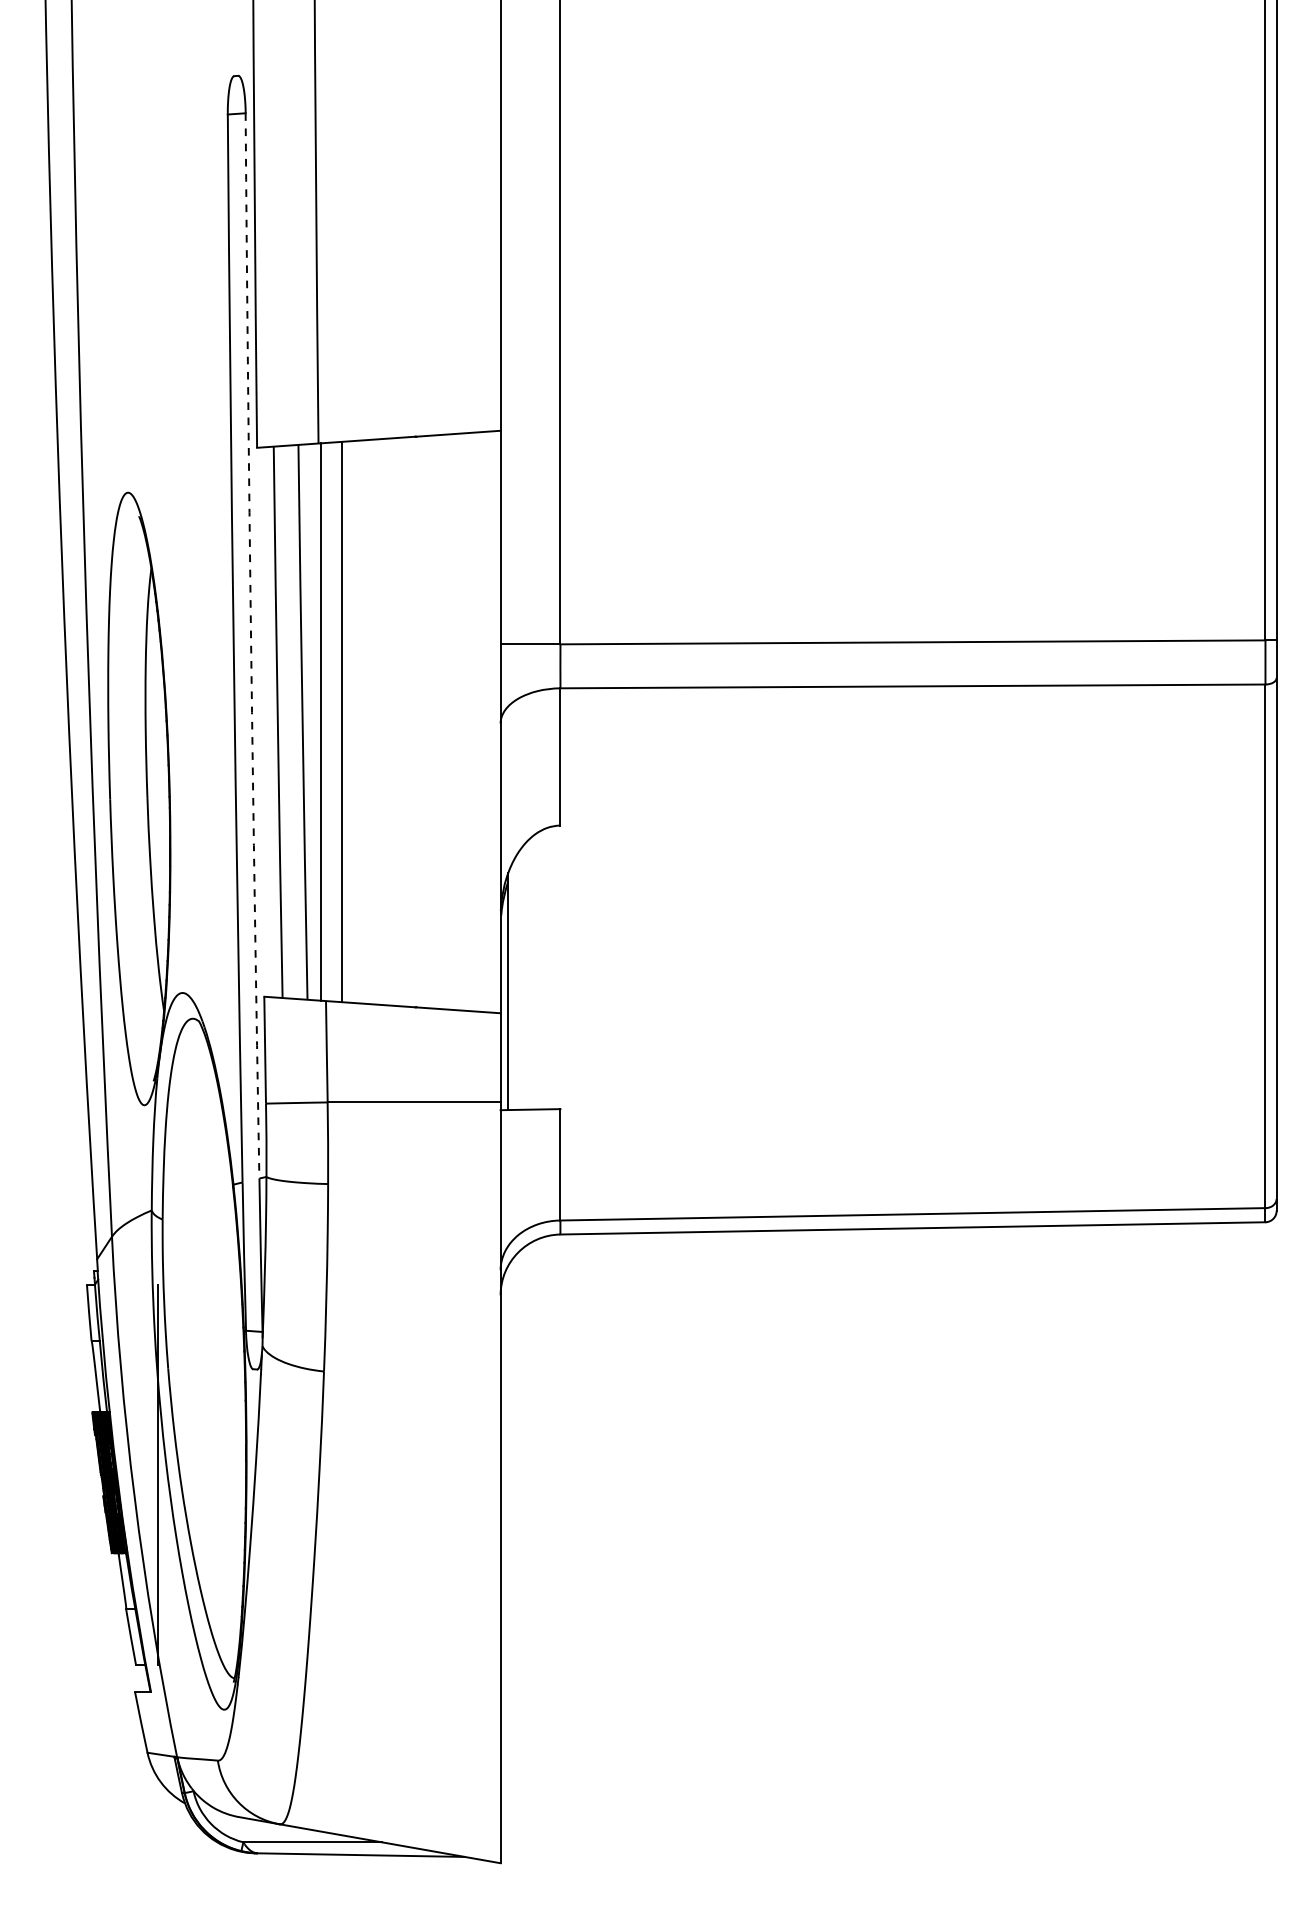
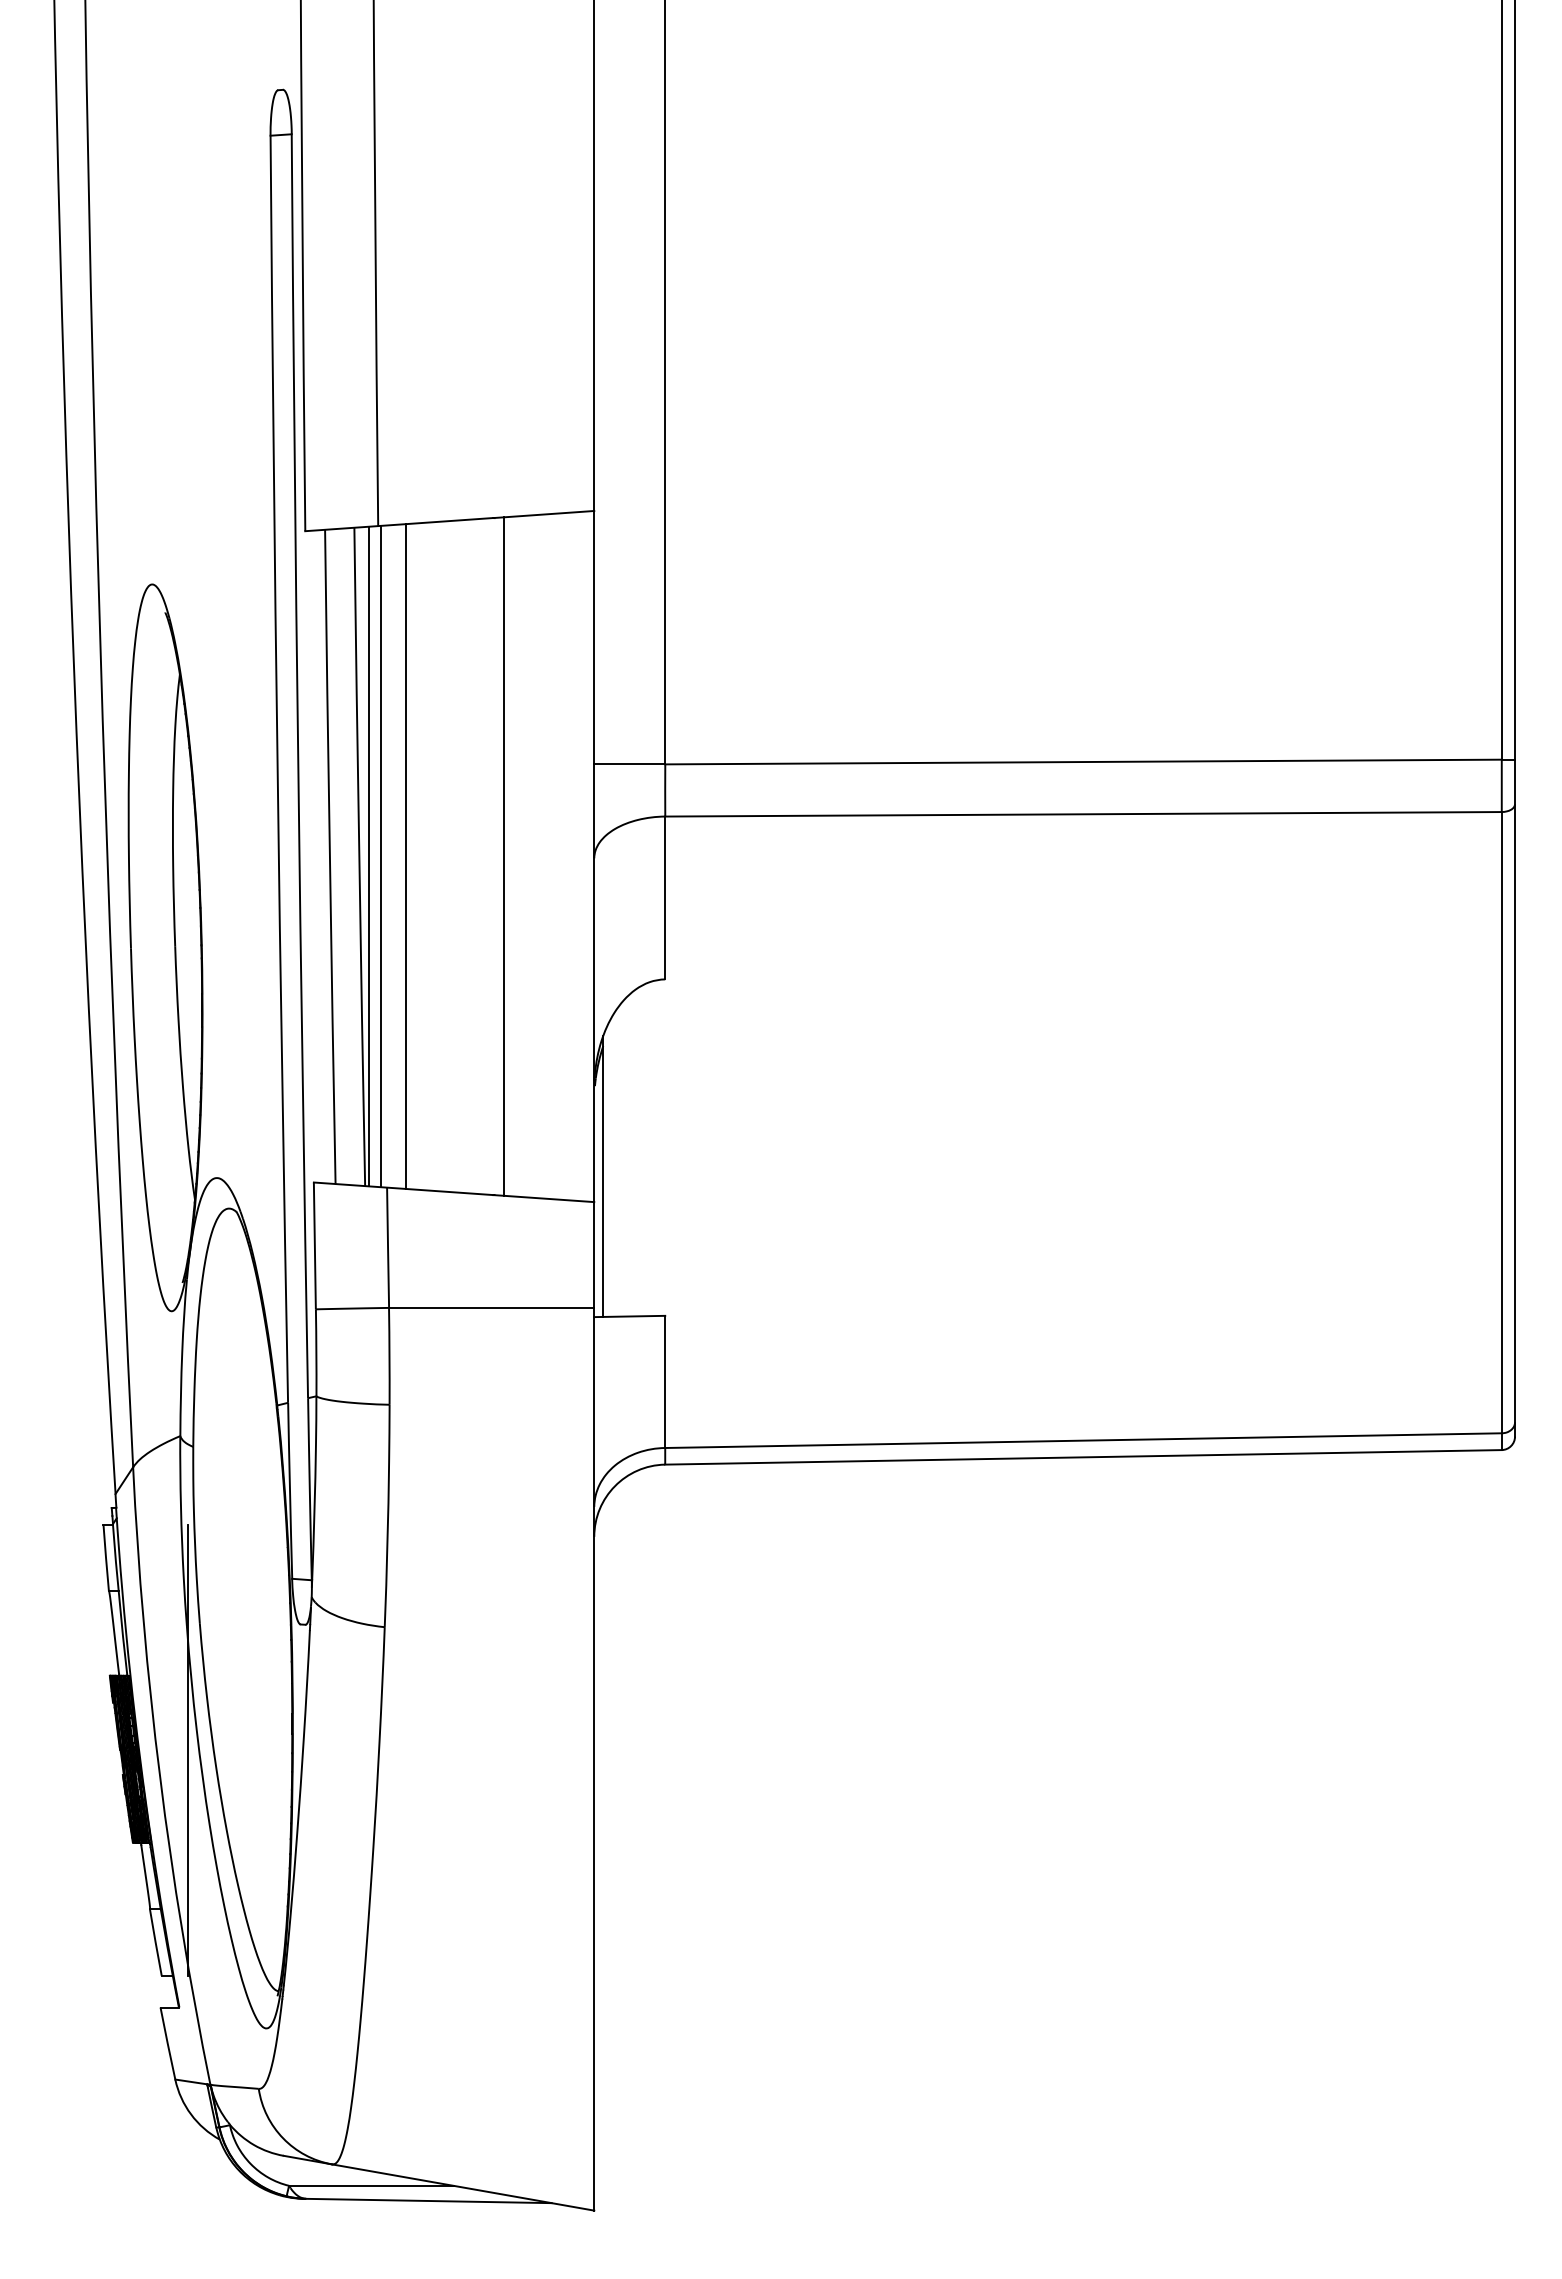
arc: (251, 646) -> (298, 766), dashed -> solid
line: (310, 721) -> (368, 856), added
line: (424, 721) -> (504, 856), added

